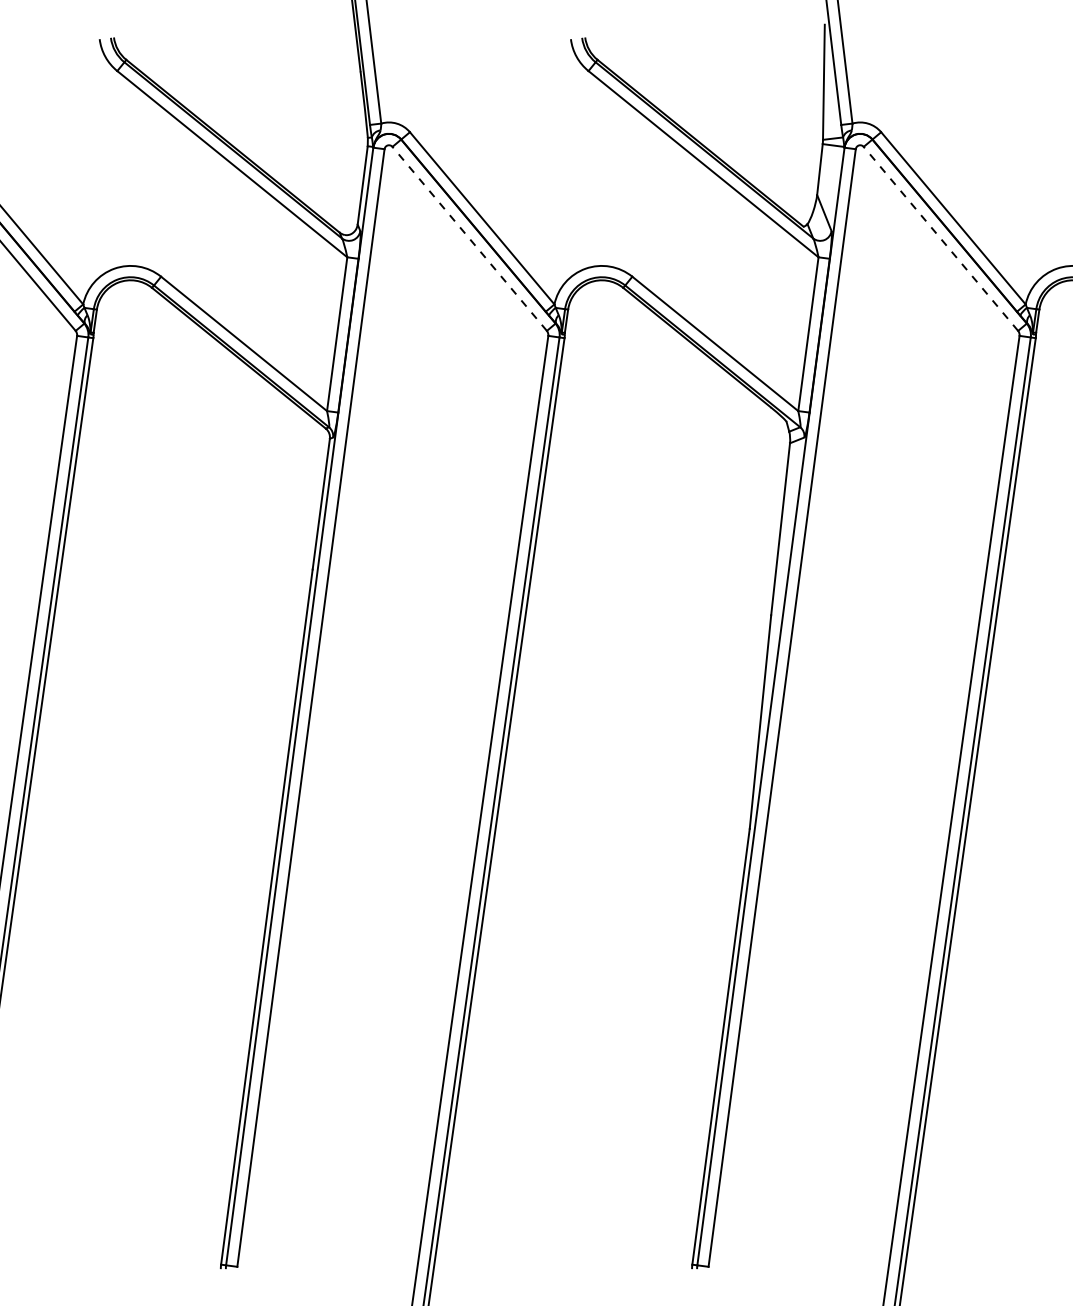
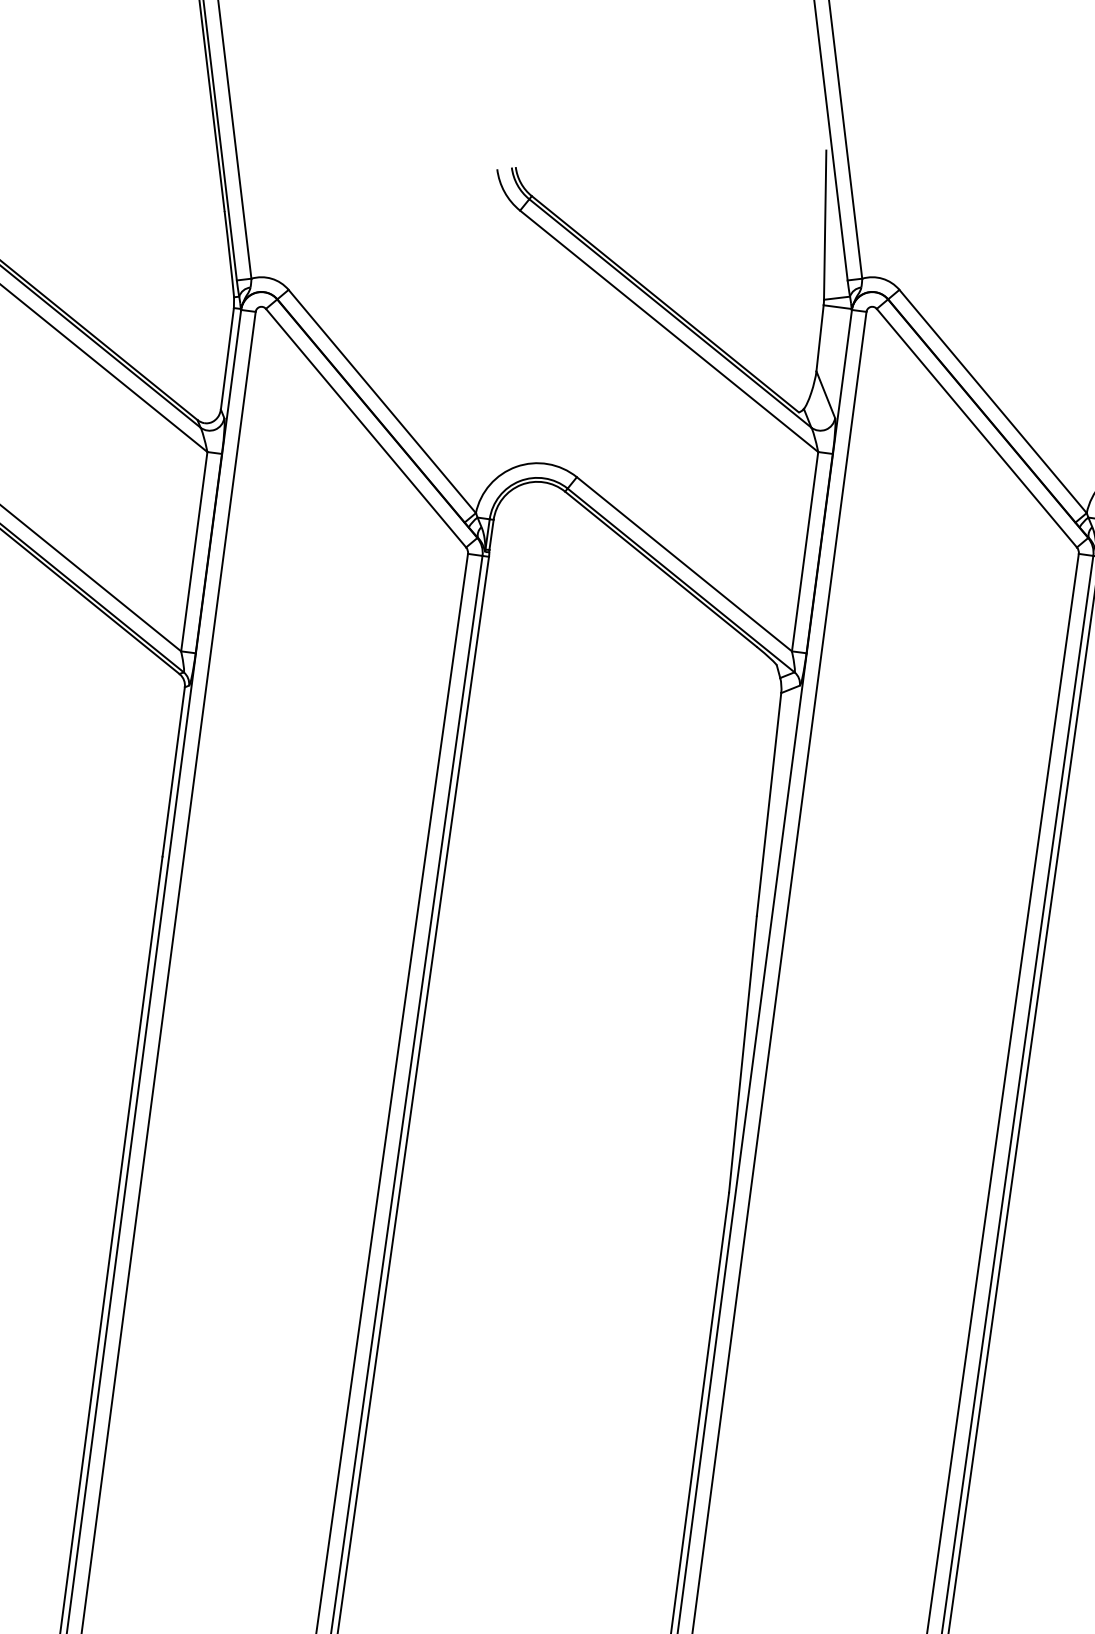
line: (469, 238) -> (365, 427), dashed -> solid
line: (940, 238) -> (976, 427), dashed -> solid

